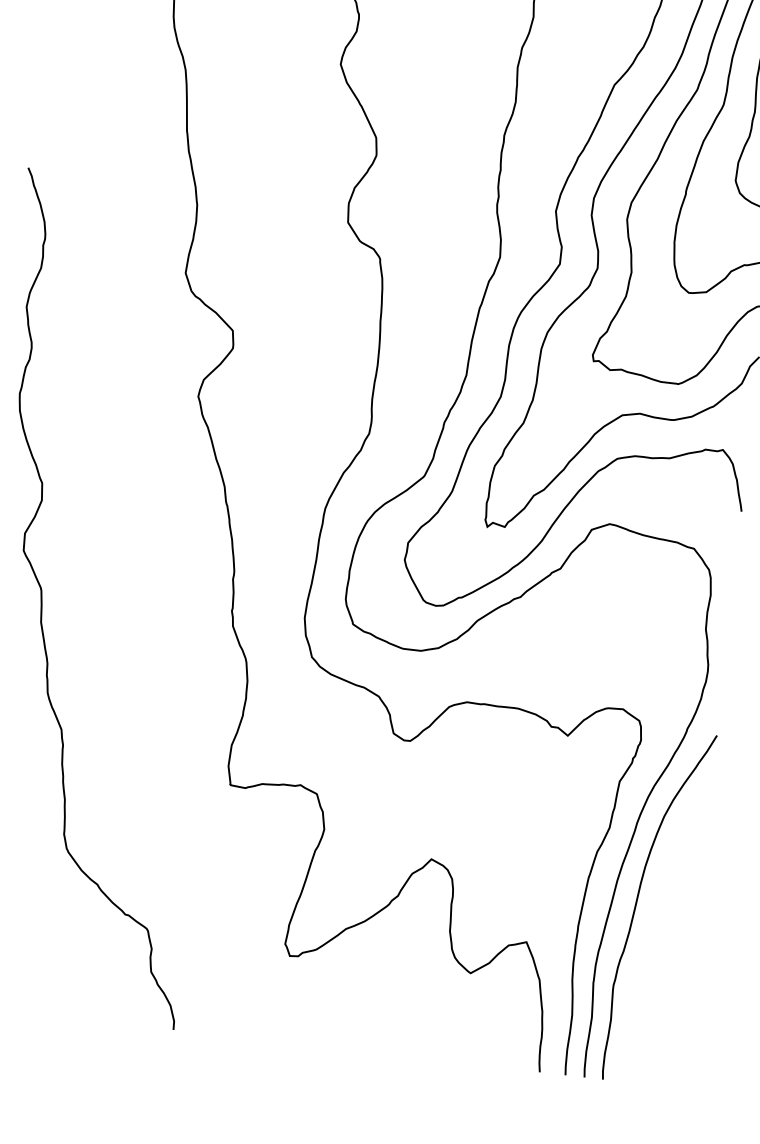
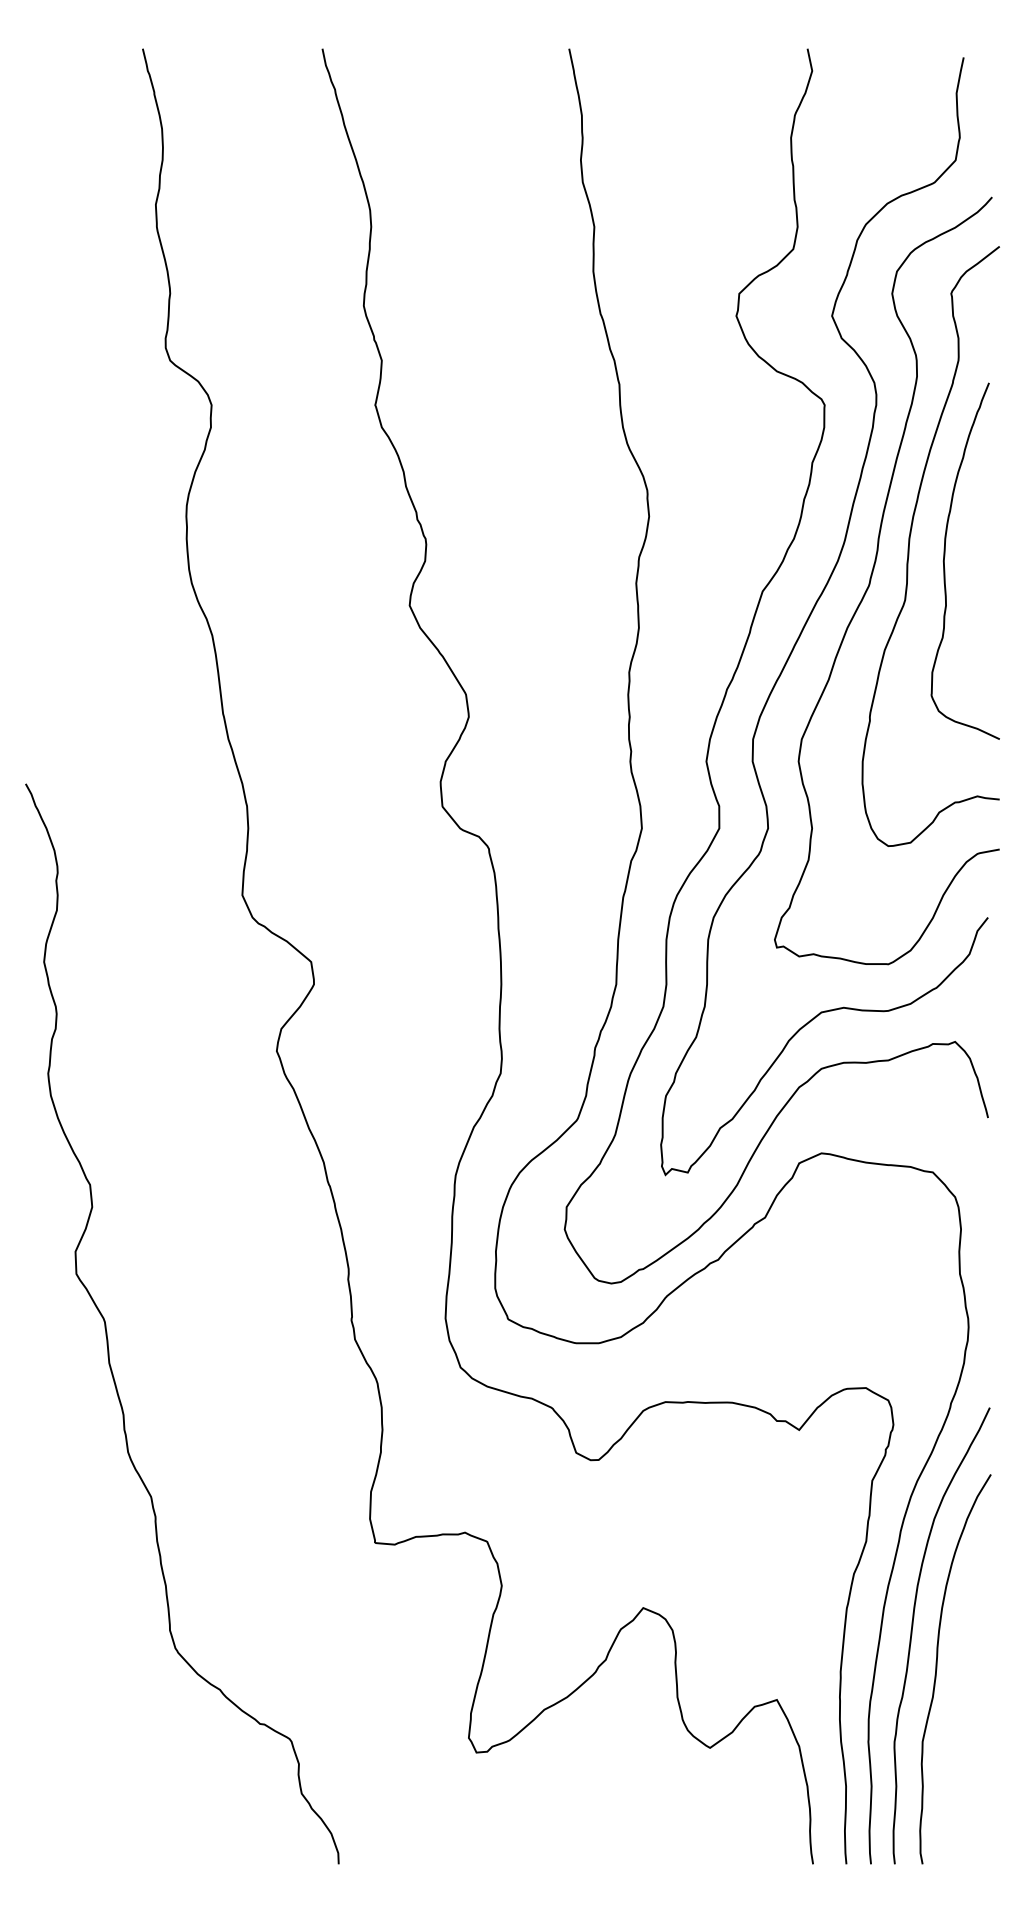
curve: (653, 933) -> (937, 1669), added

